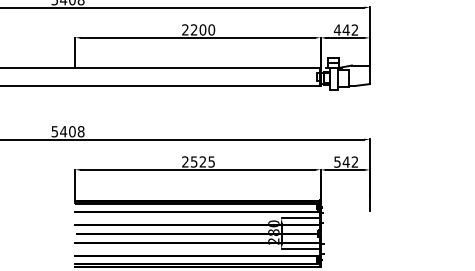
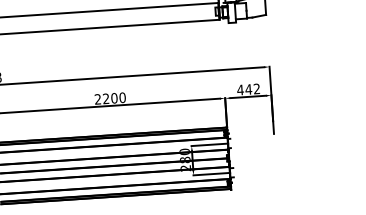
text: (203, 161) -> (114, 97), 2525 -> 2200
text: (337, 161) -> (240, 89), 542 -> 442

